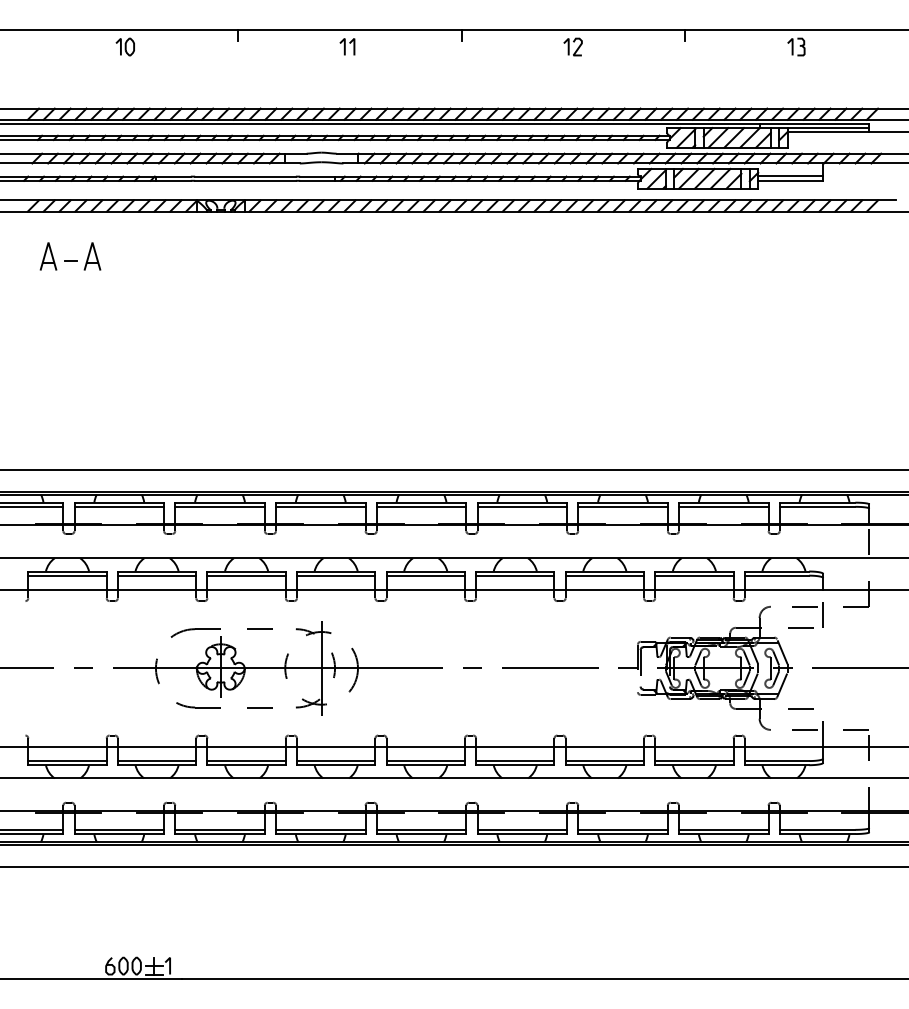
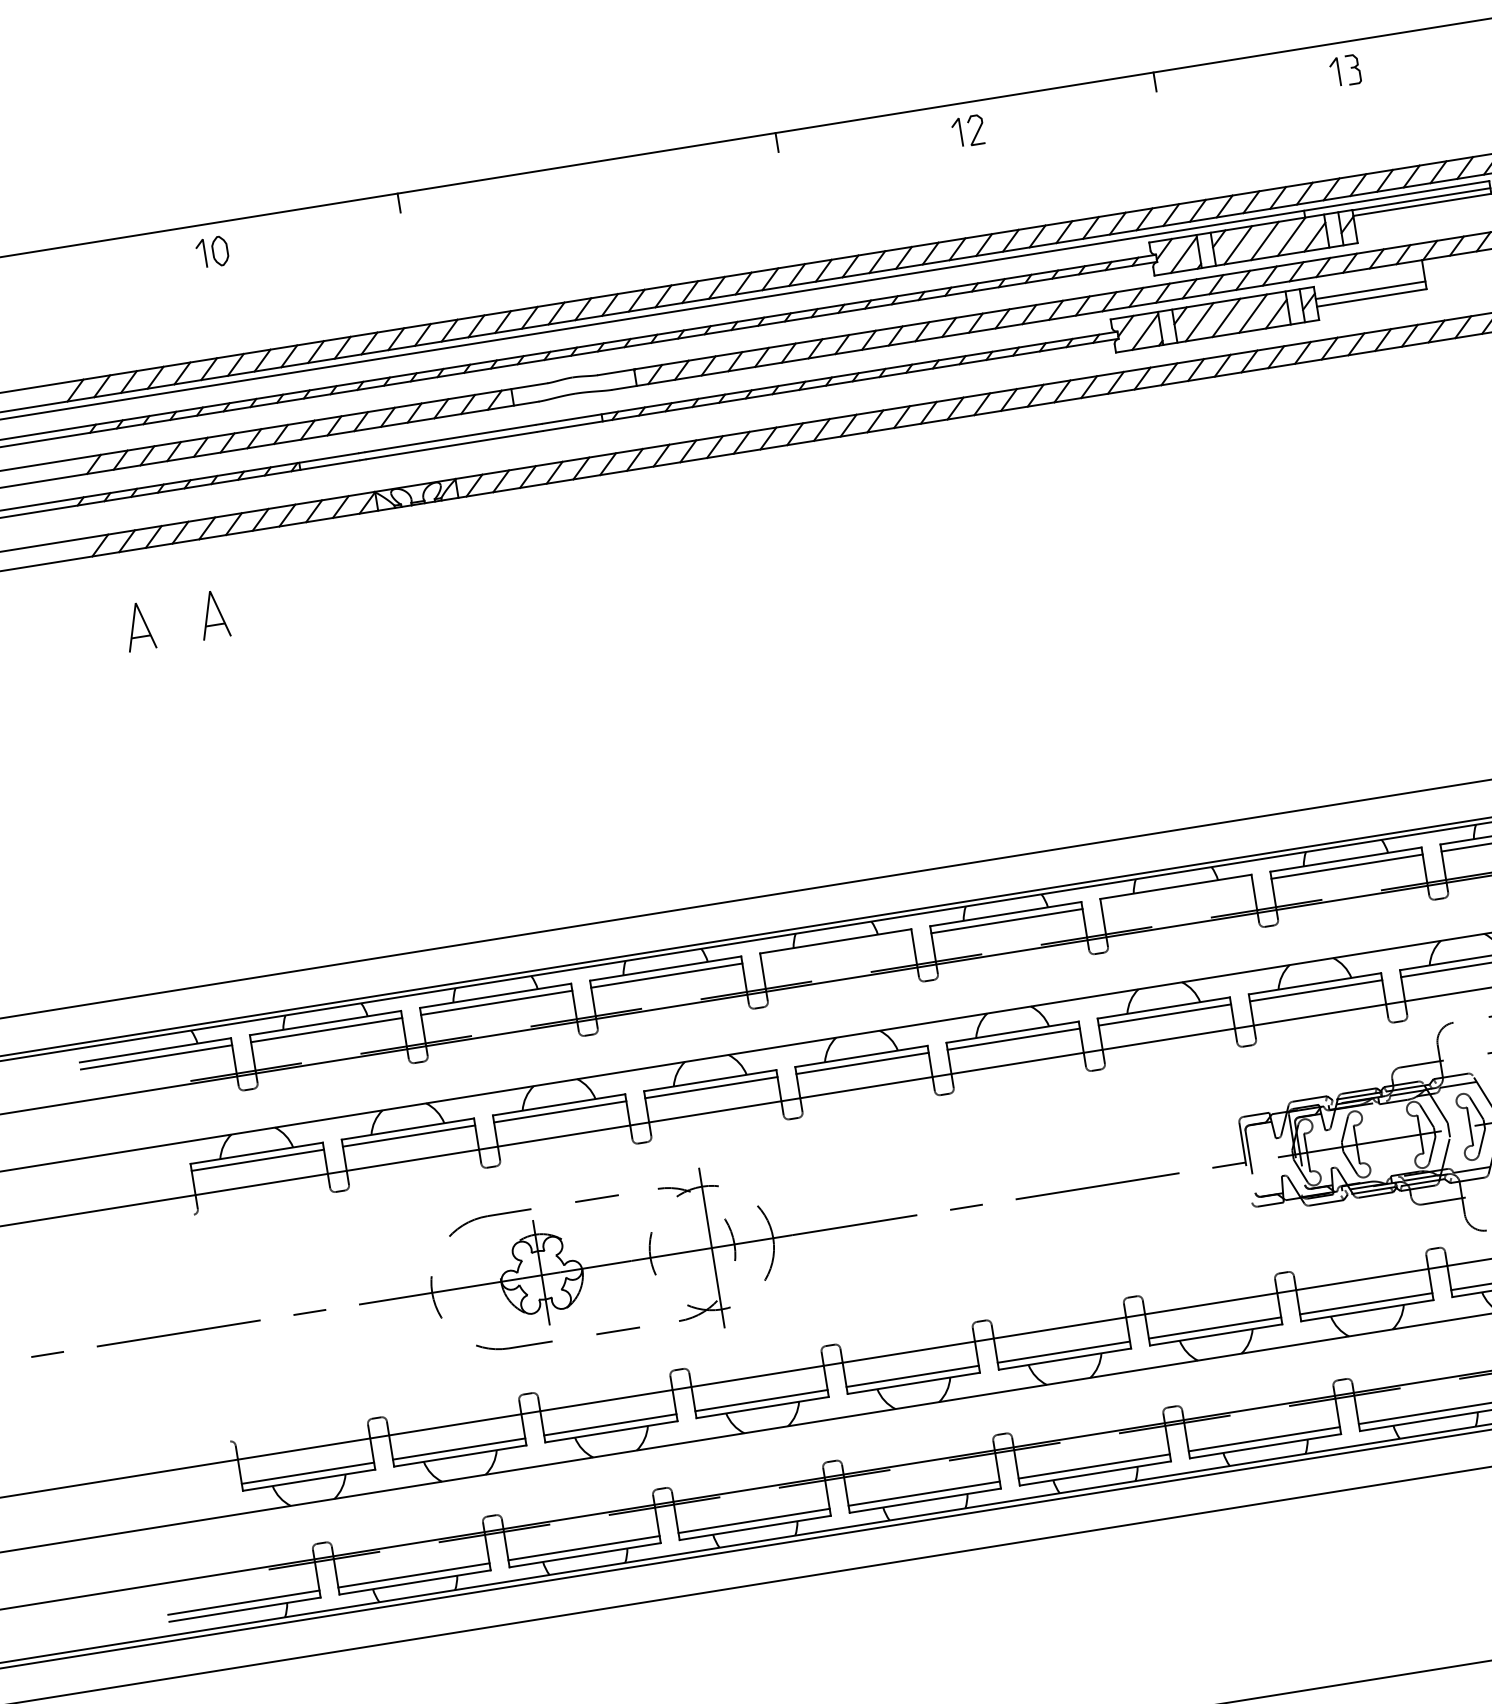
part: (347, 46) -> (587, 191), removed
line: (70, 260) -> (177, 627), removed
line: (421, 506) -> (836, 947), removed
line: (622, 506) -> (1176, 893), removed

